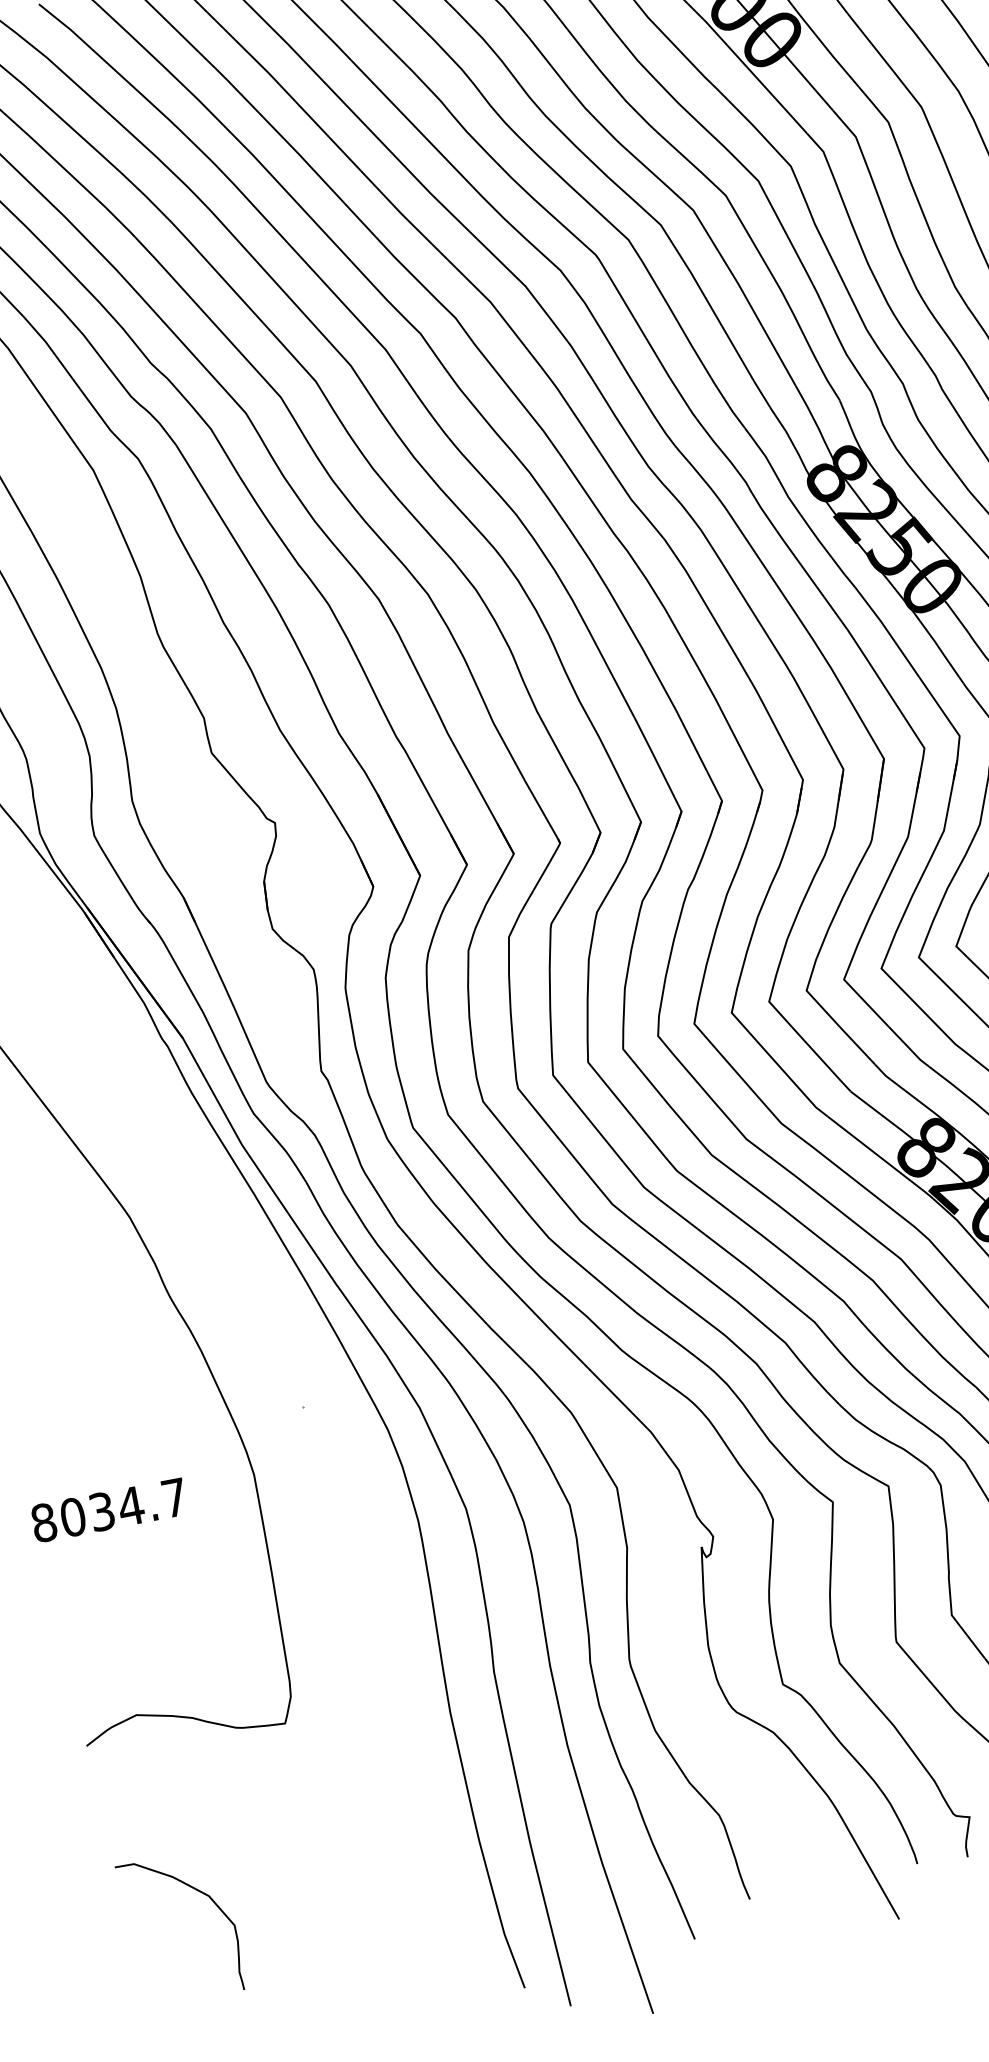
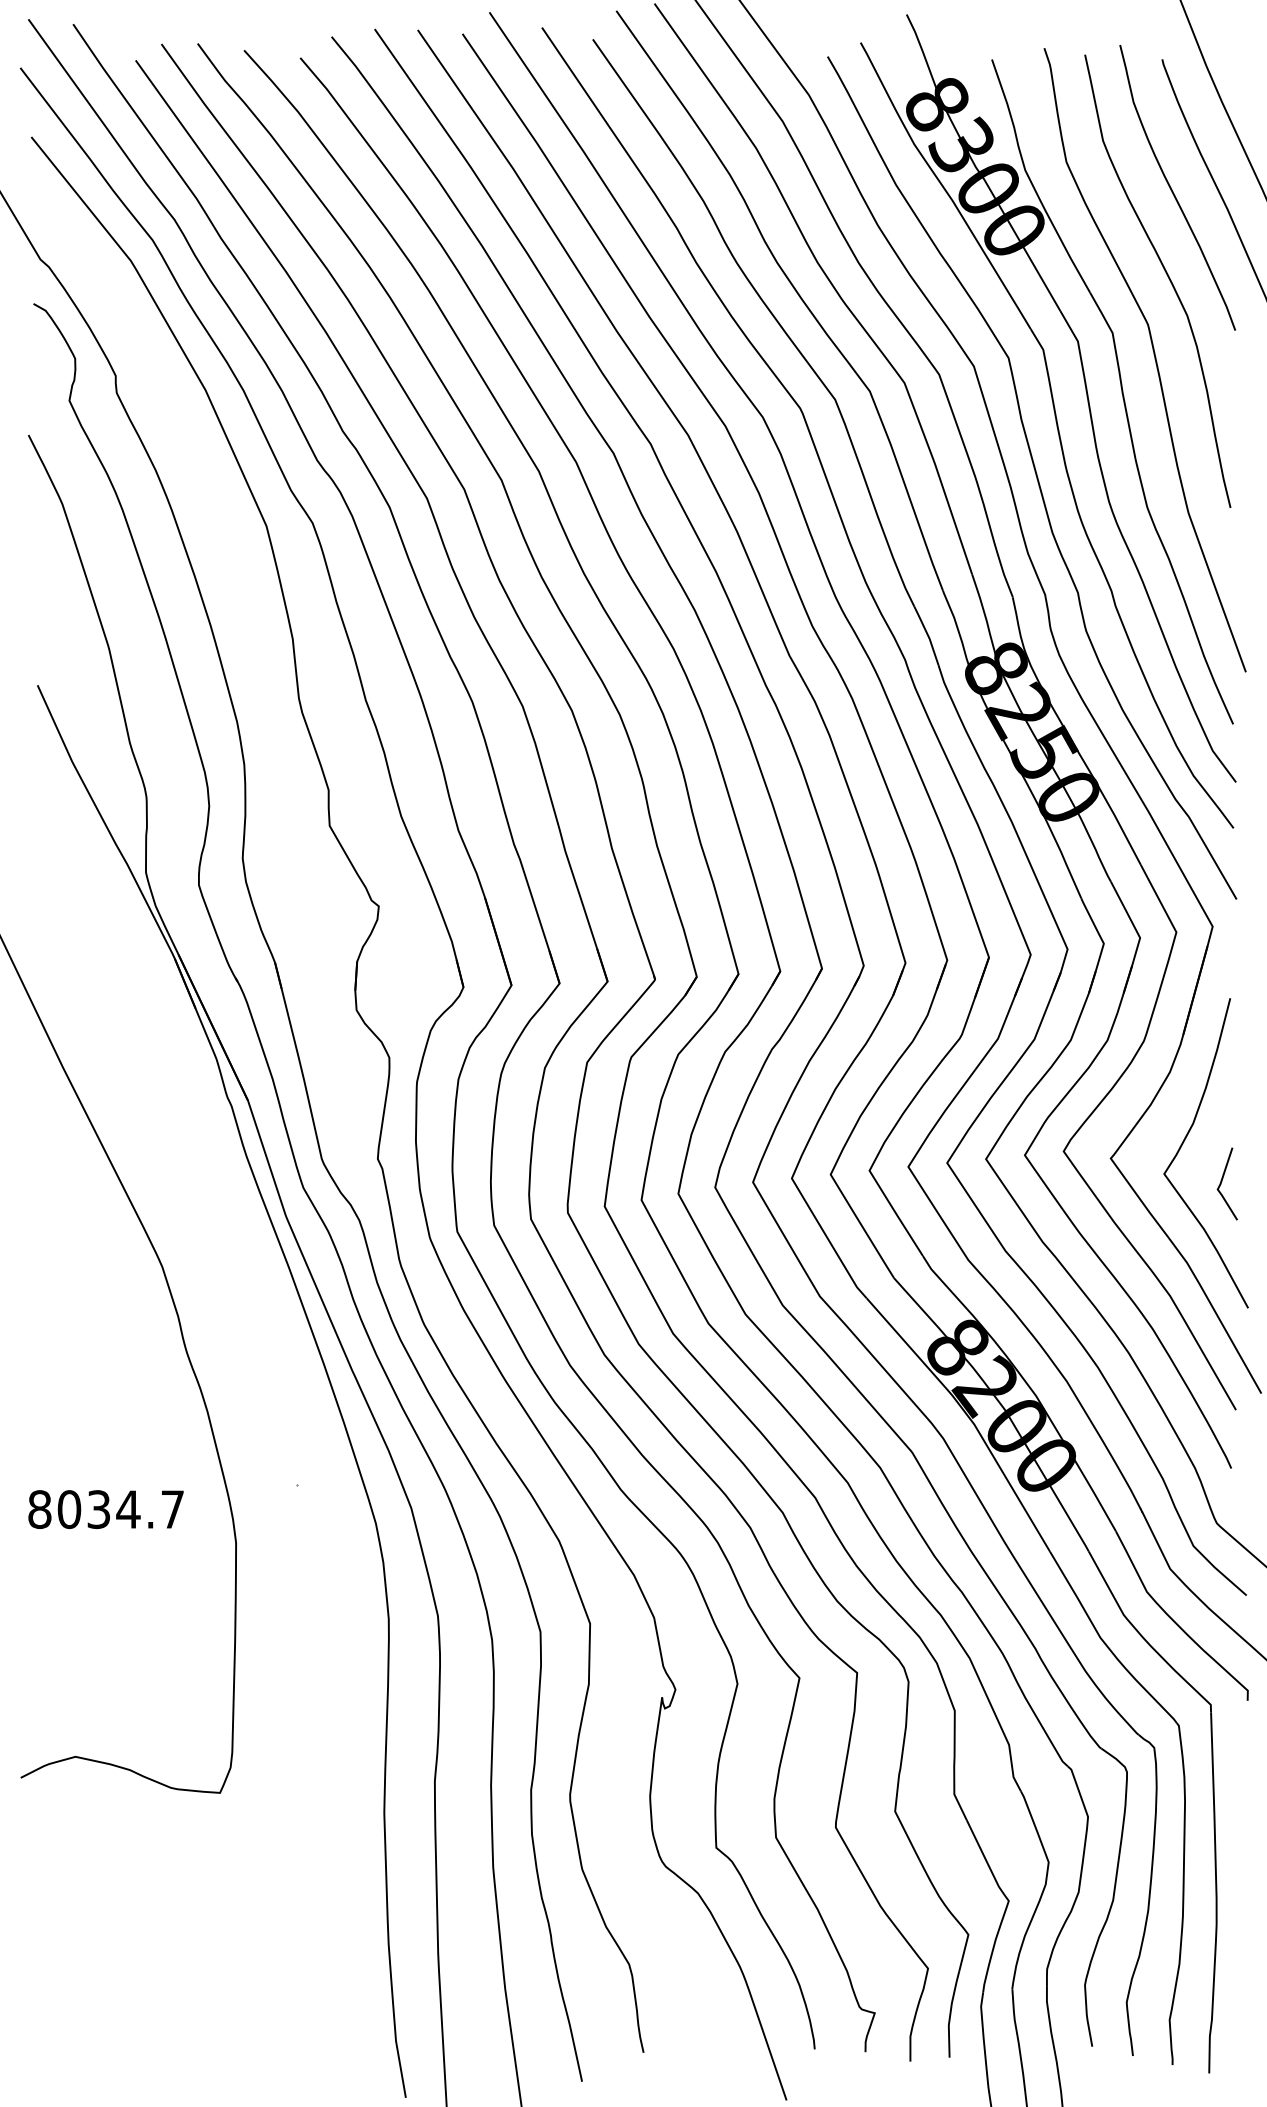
text: (108, 1510) -> (105, 1509), moved
curve: (197, 1891) -> (102, 1941), removed

